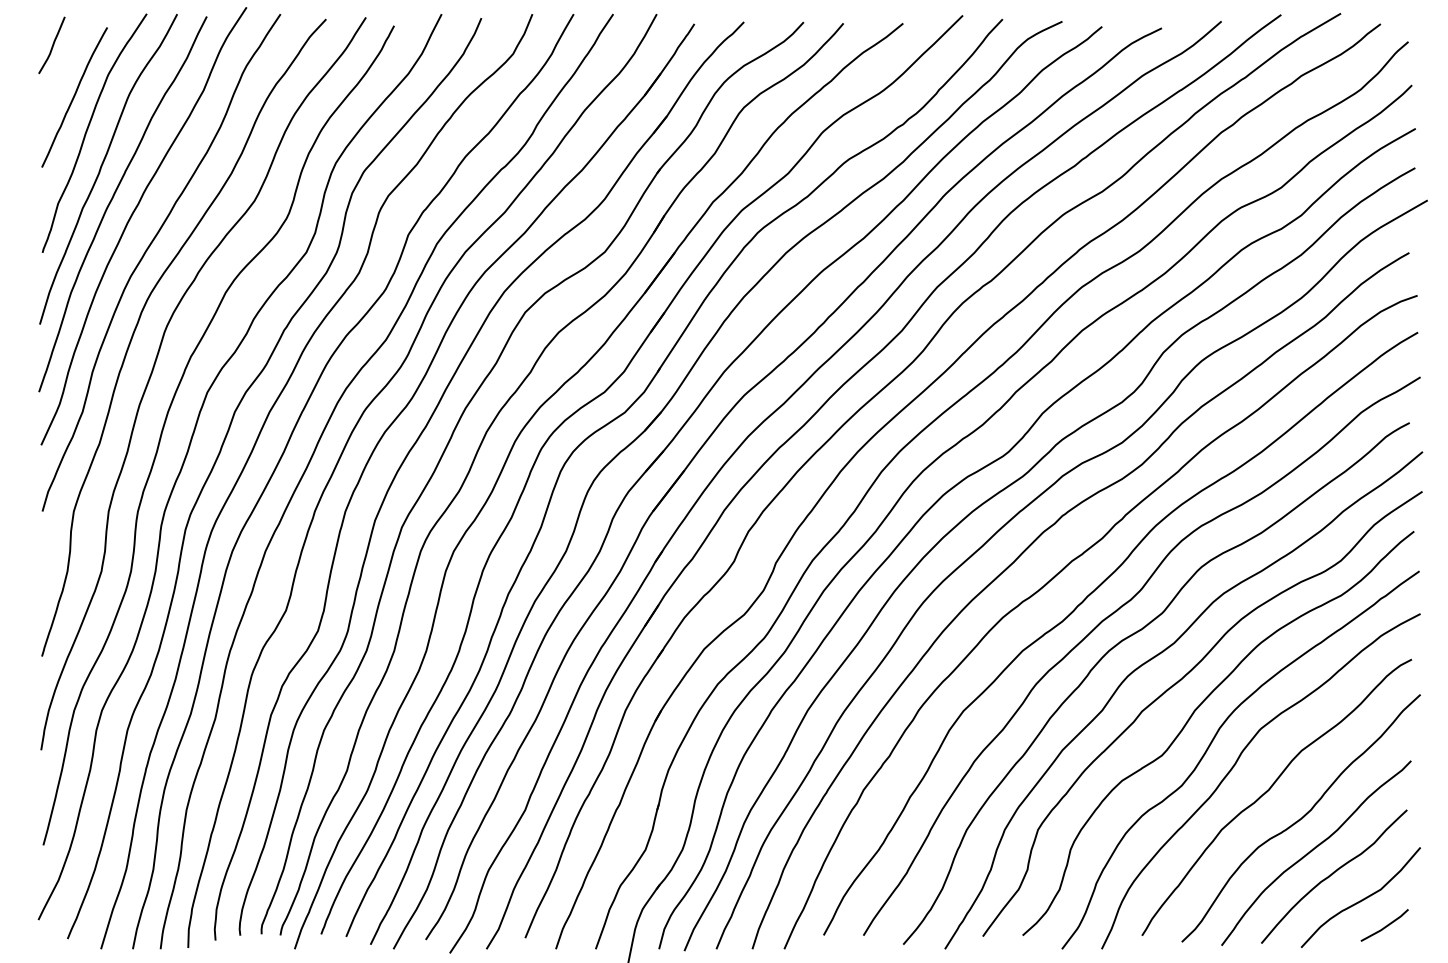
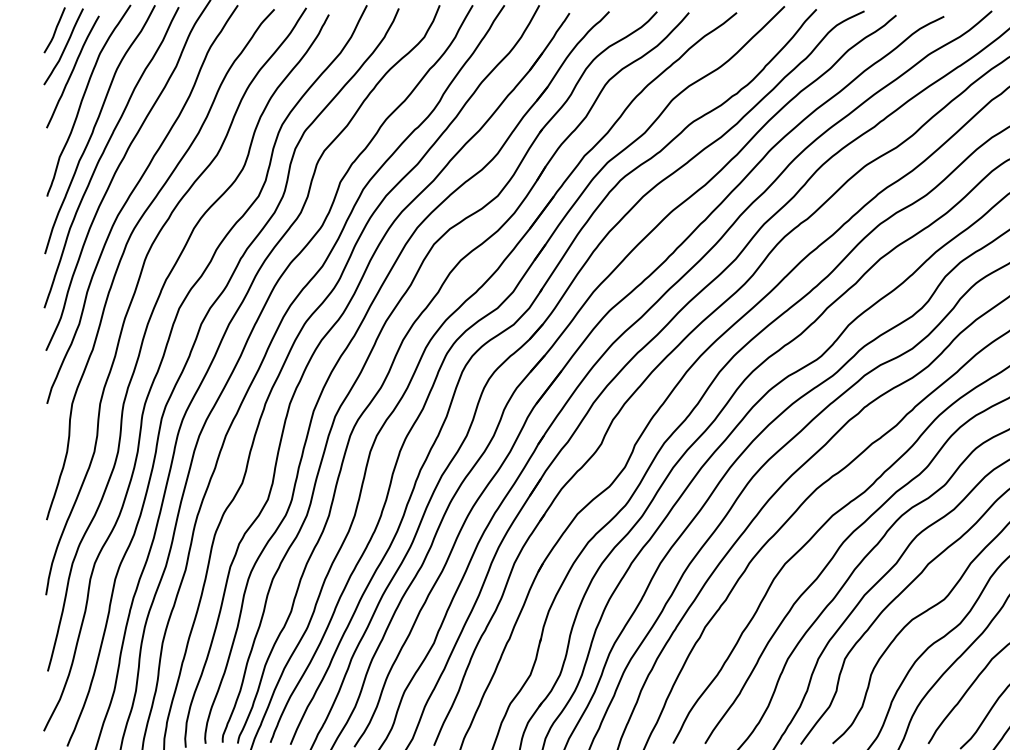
curve: (64, 65) -> (64, 46), added

